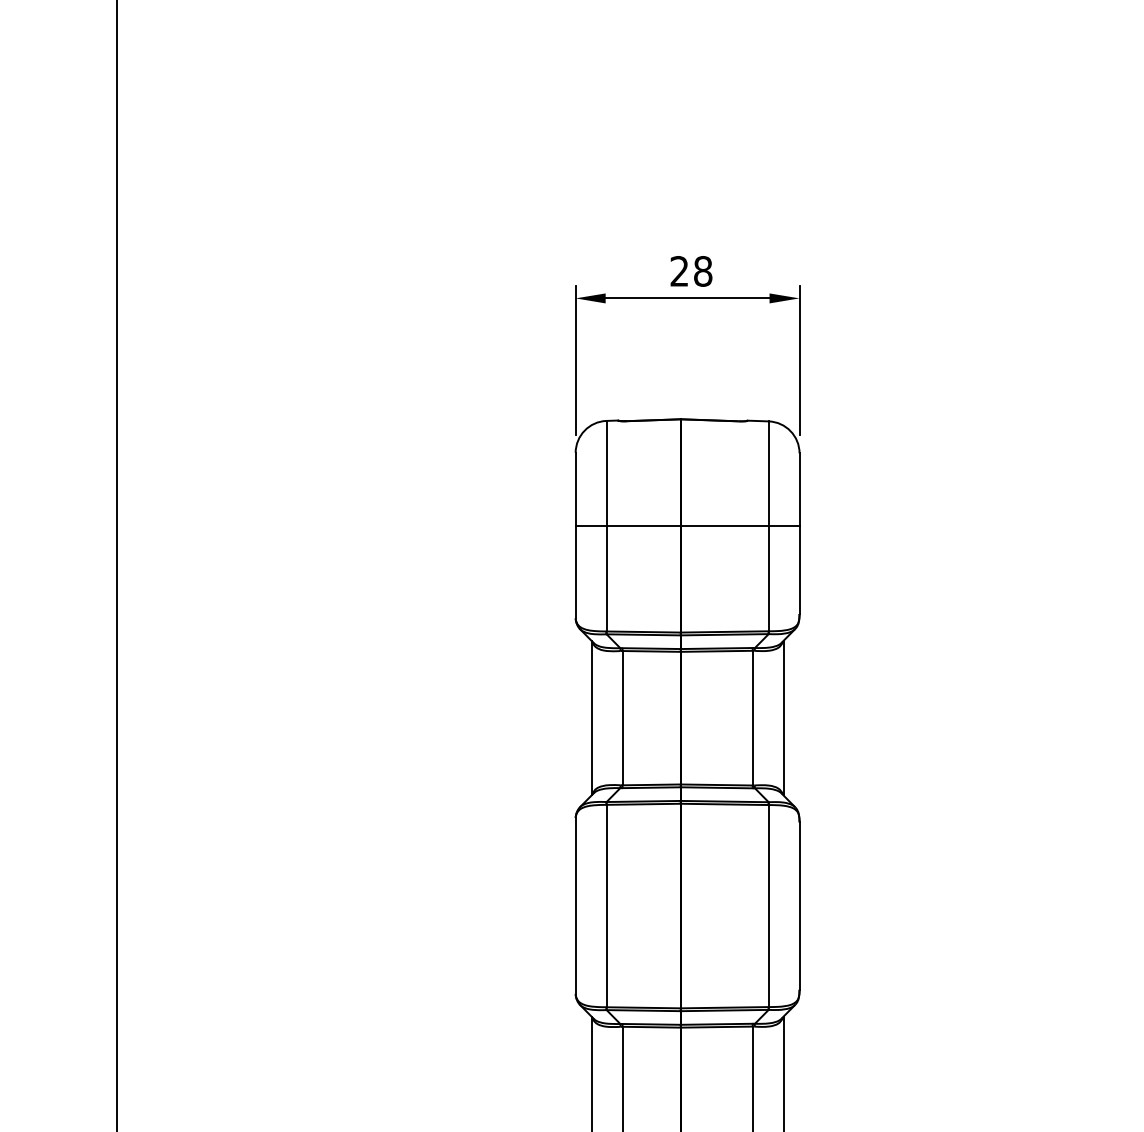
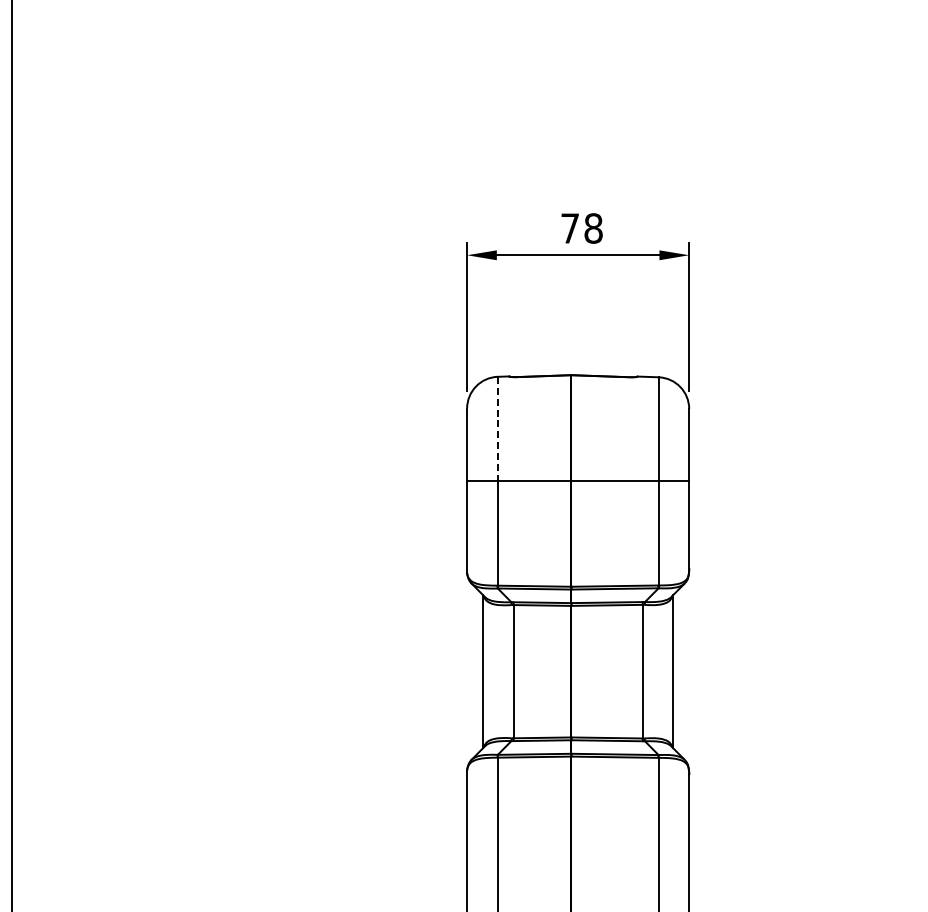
text: (679, 271) -> (570, 228), 28 -> 78
line: (606, 473) -> (497, 428), solid -> dashed

